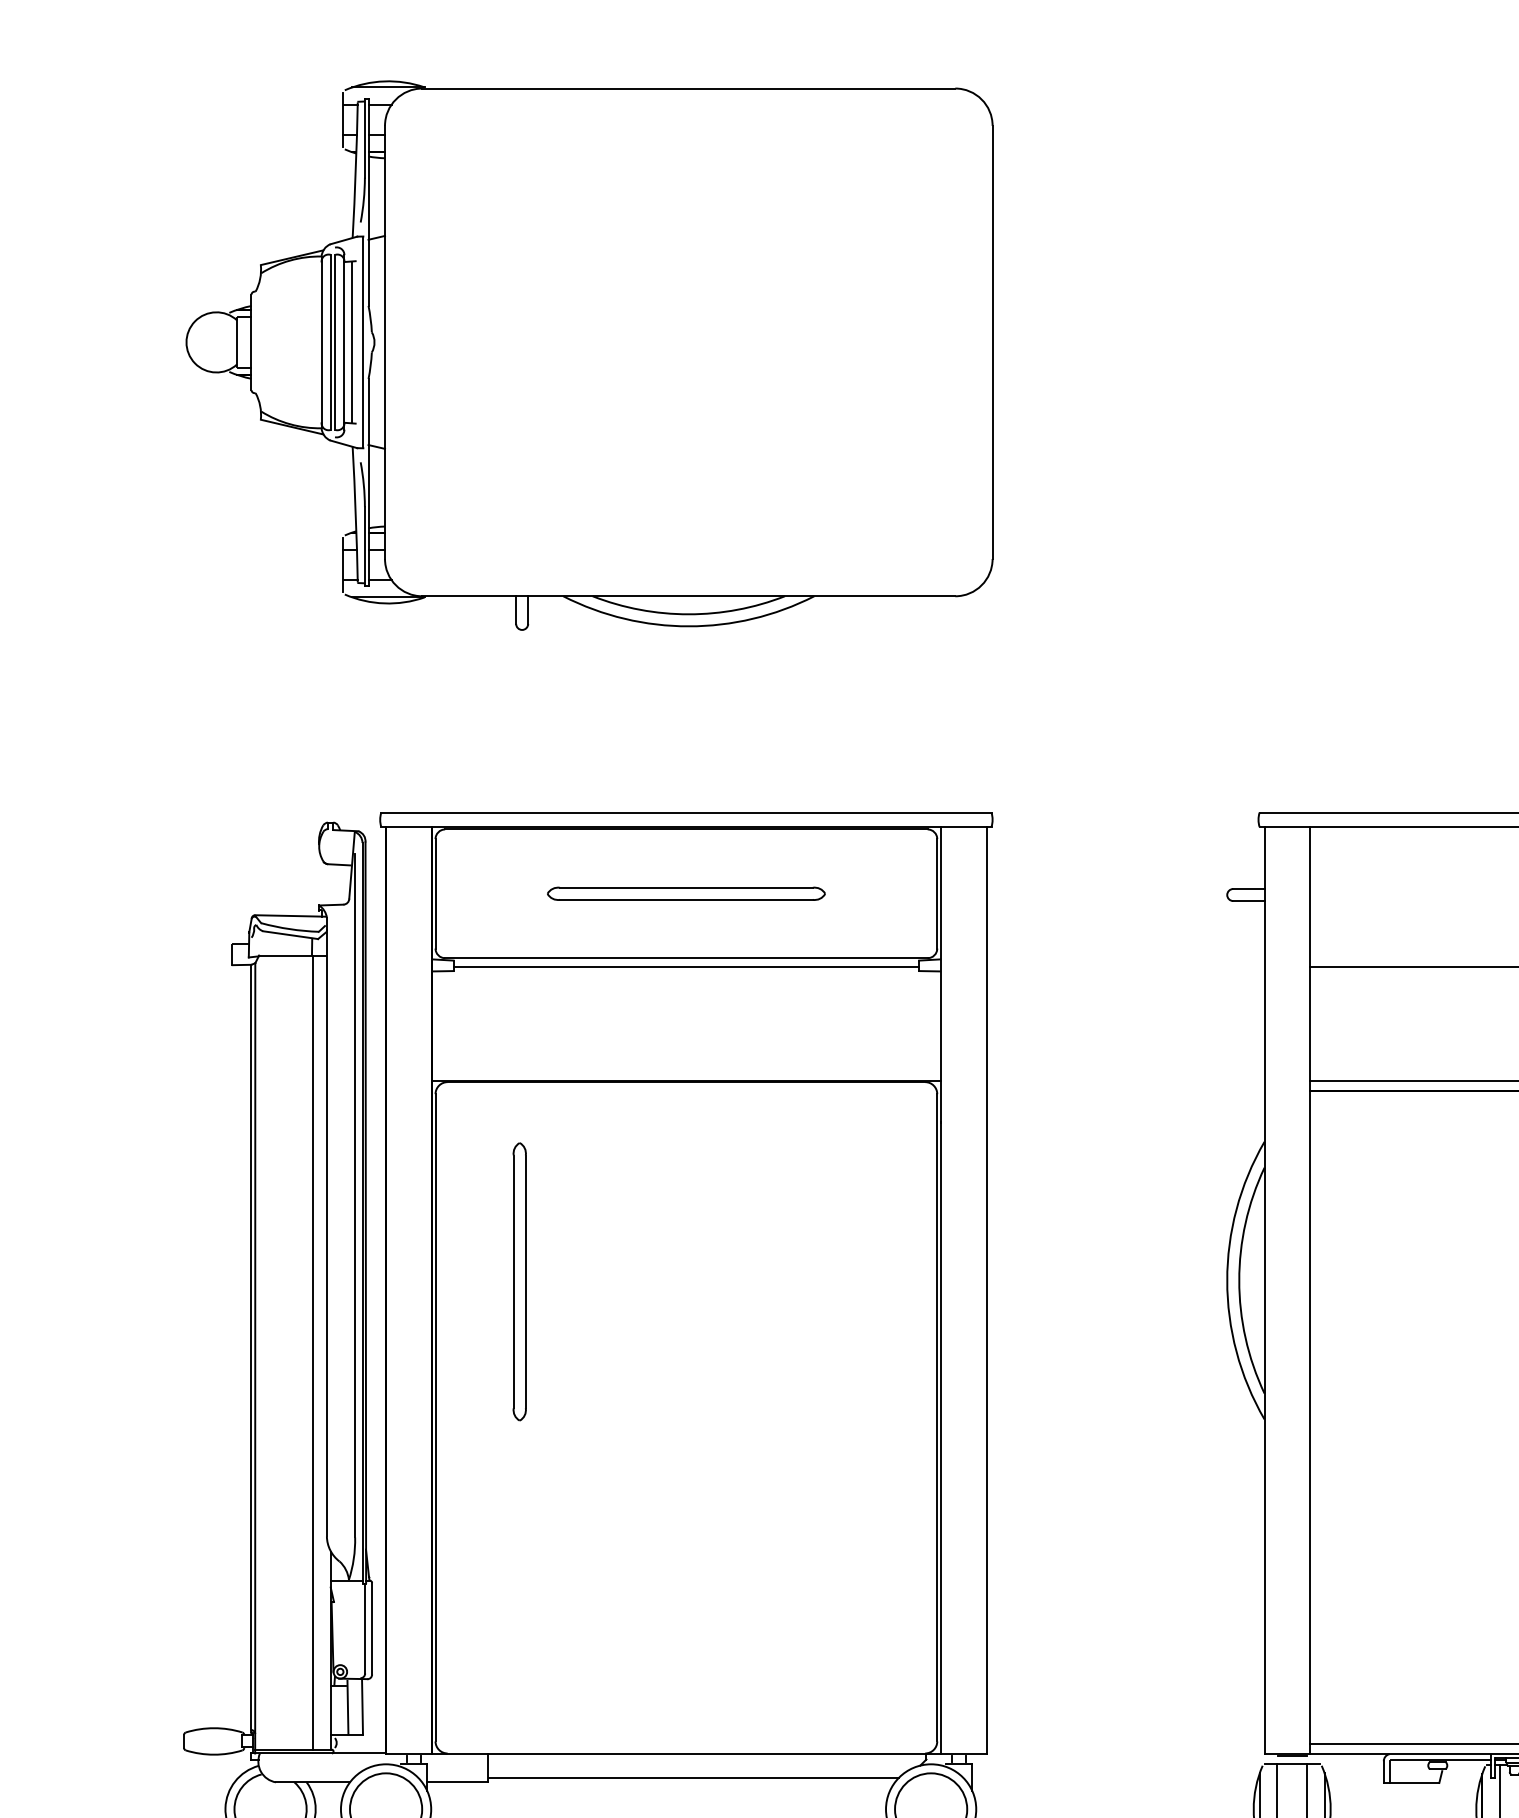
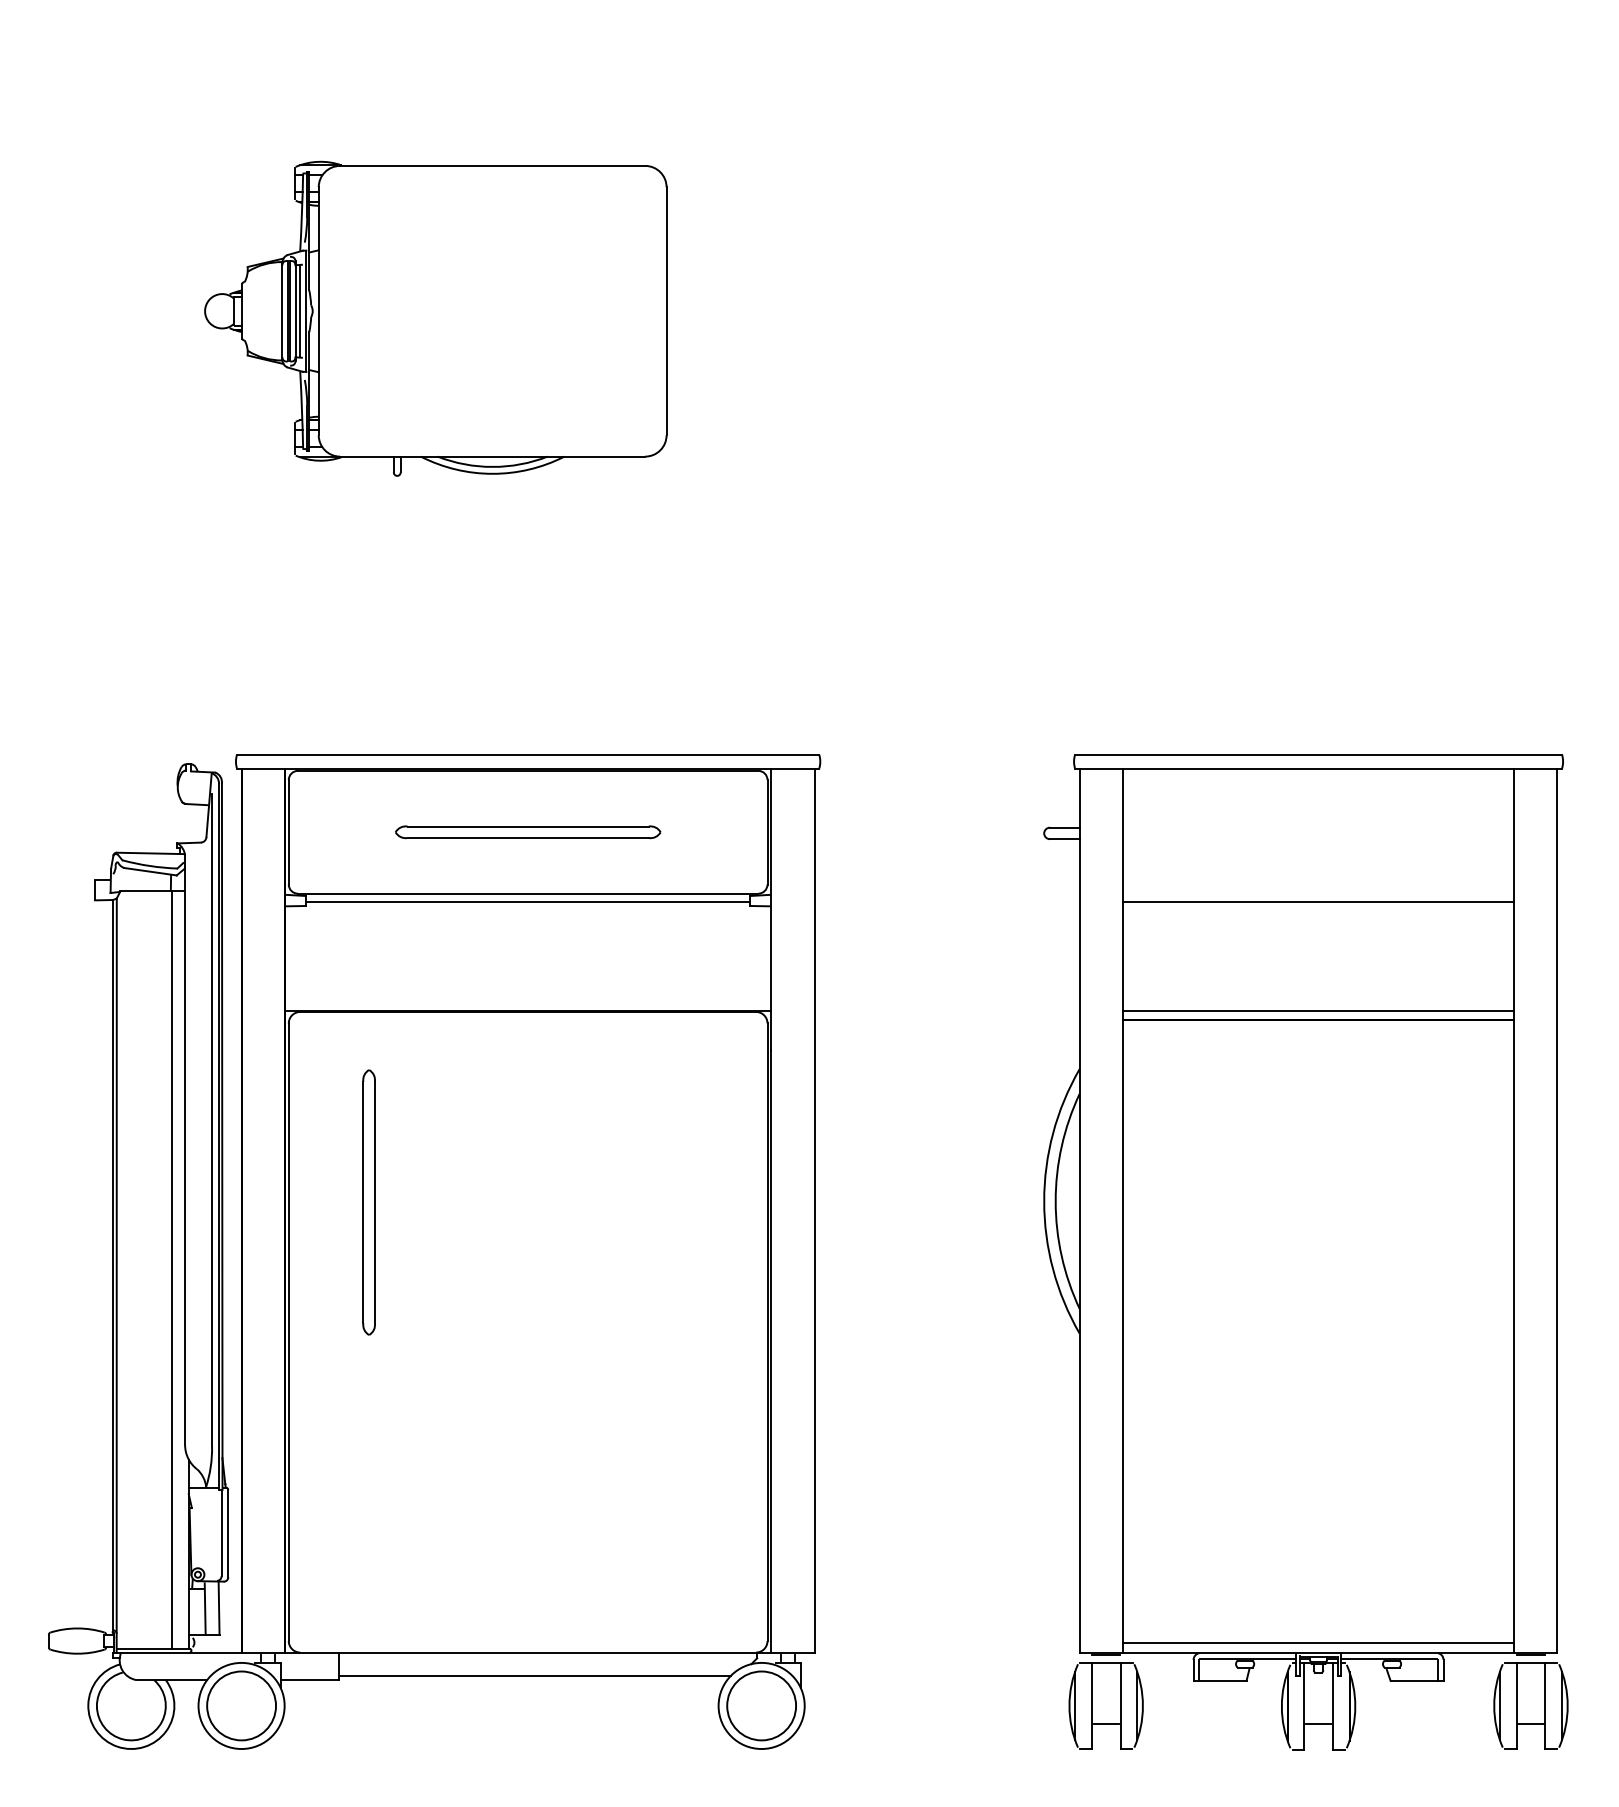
part: (589, 355) -> (435, 318), size x0.6

